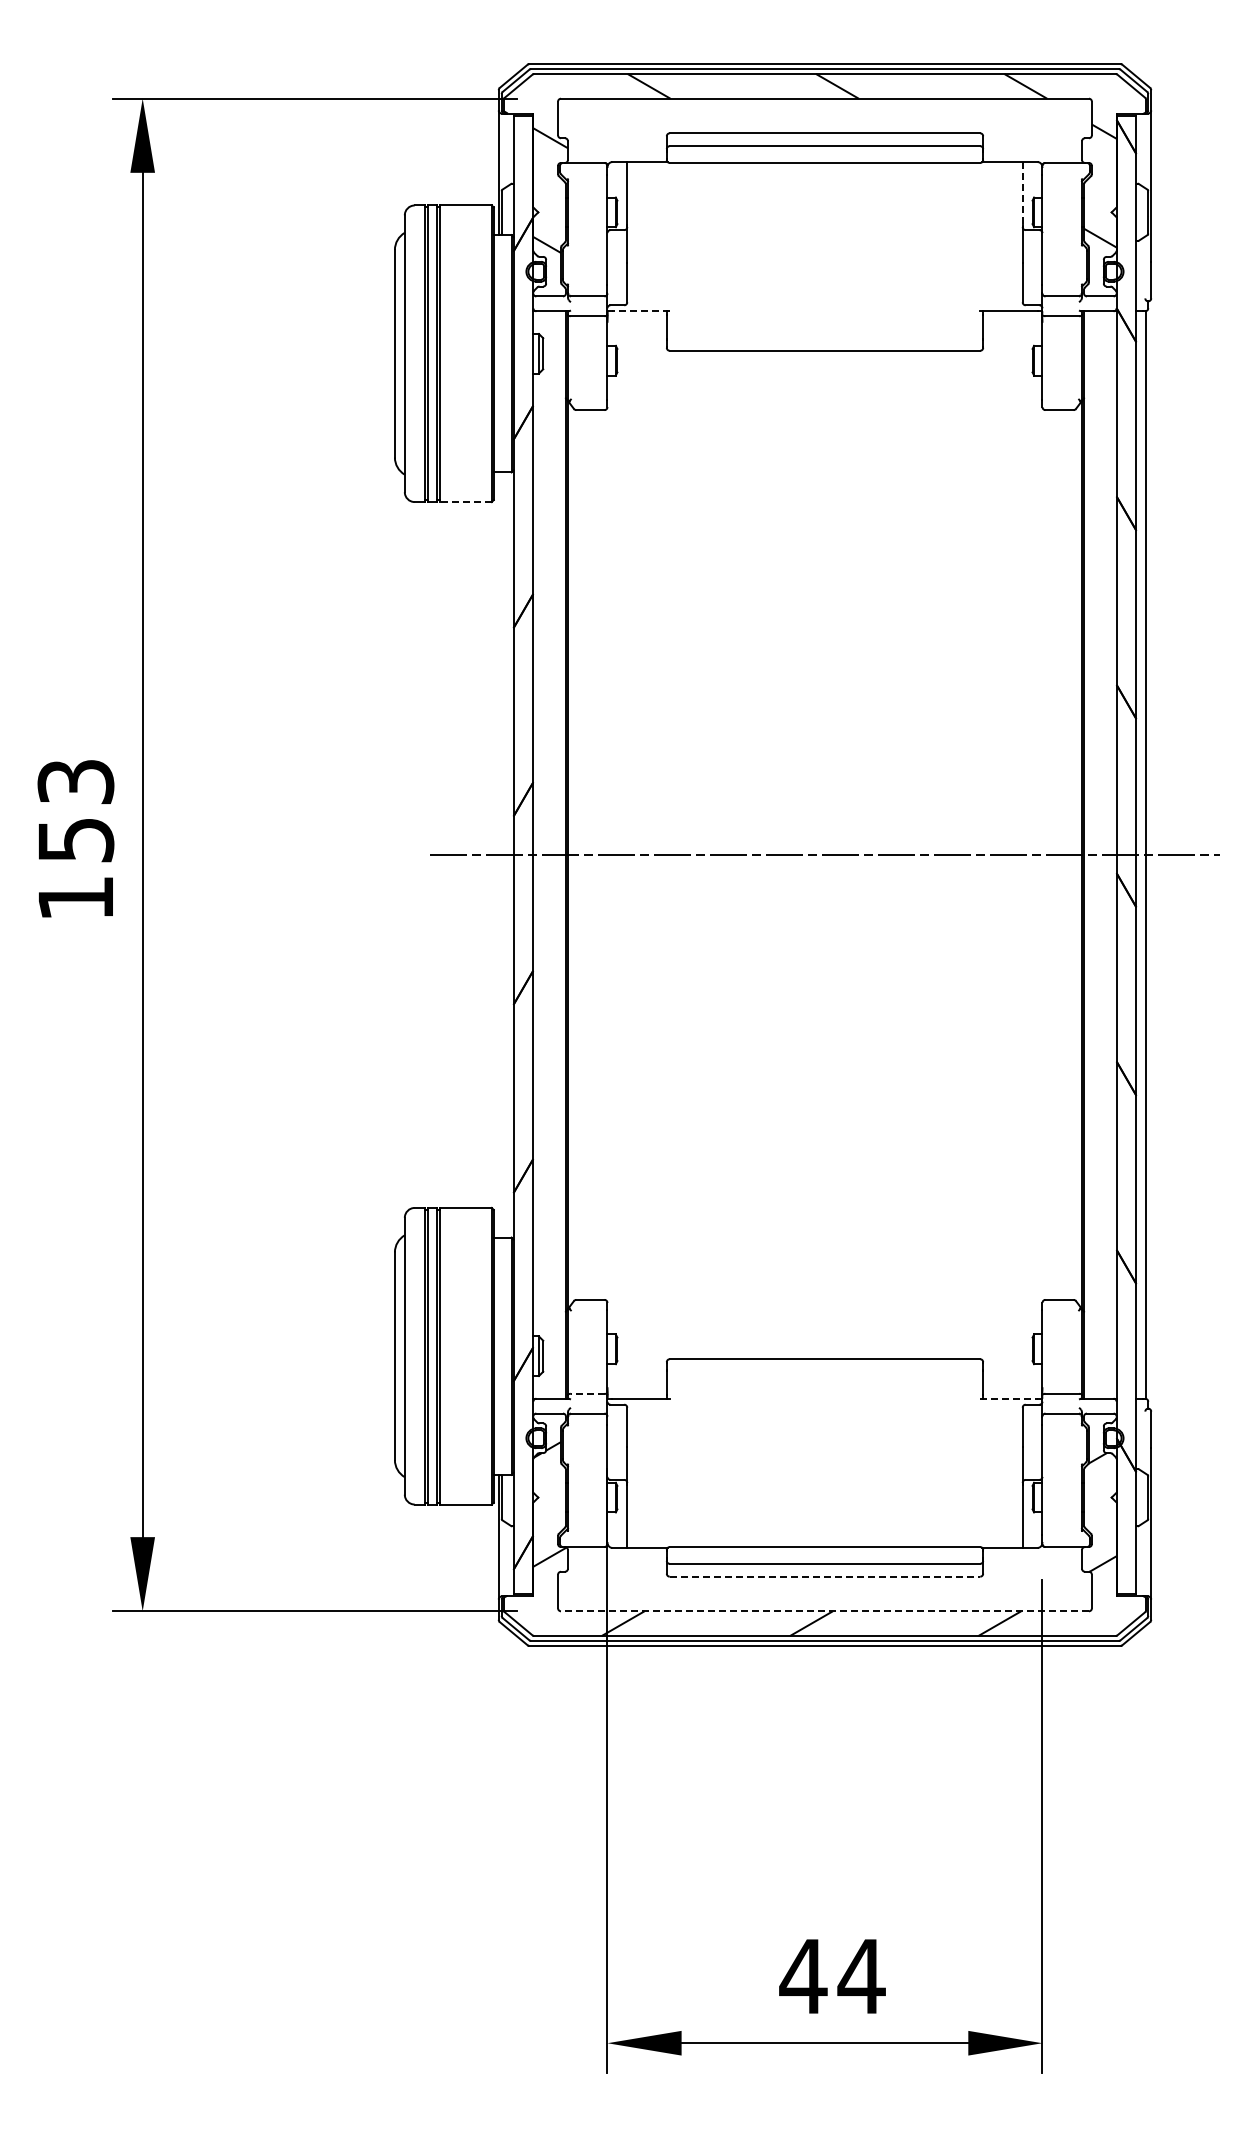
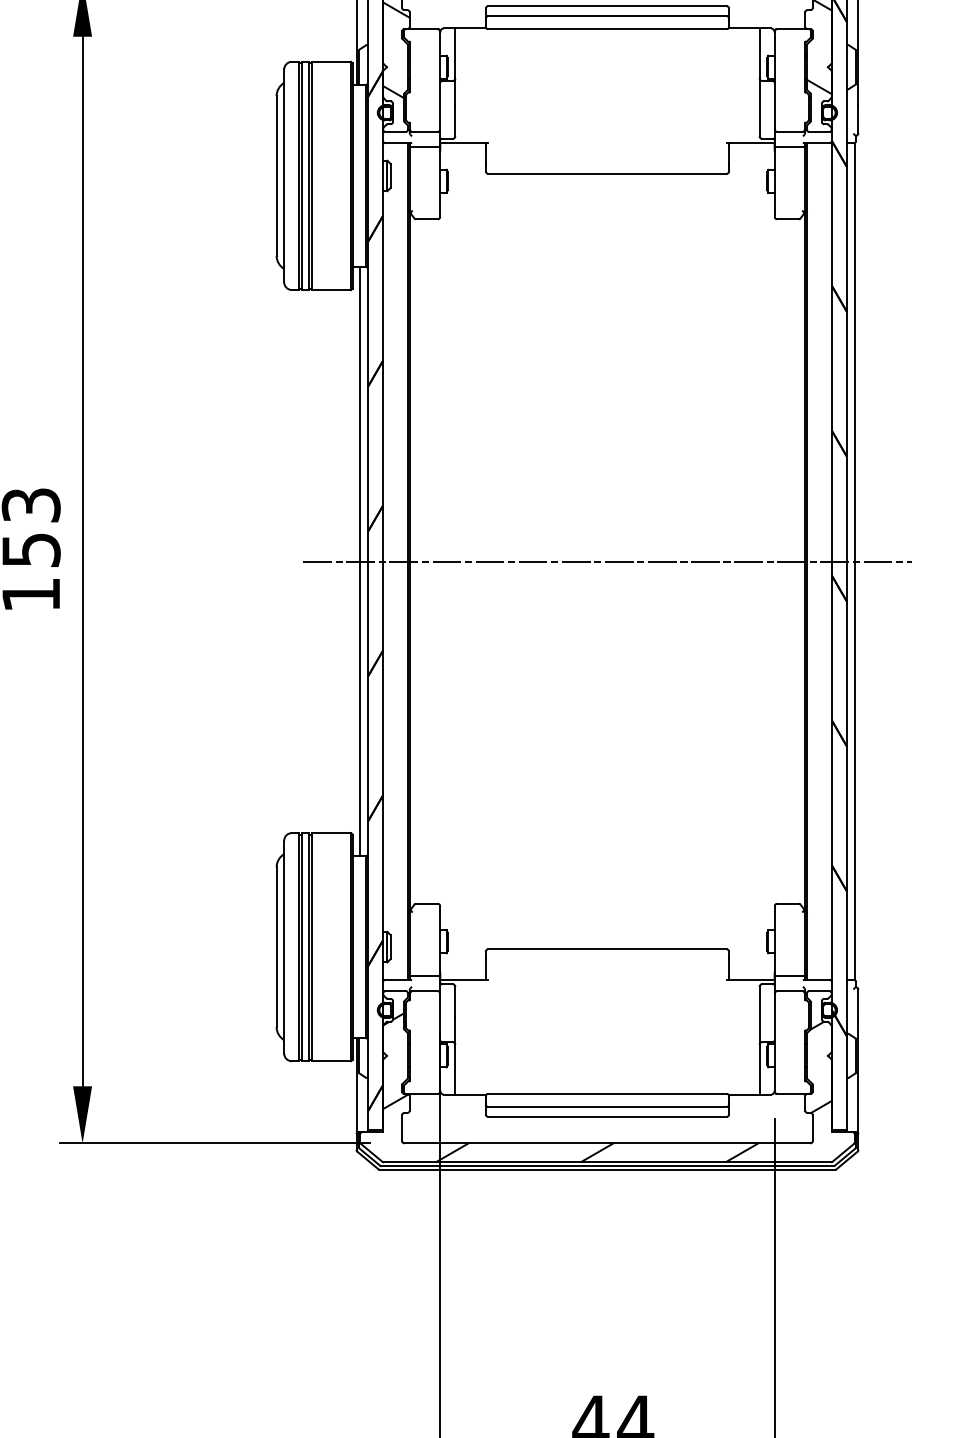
line: (1022, 193) -> (759, 52), dashed -> solid
line: (641, 311) -> (466, 143), dashed -> solid
line: (466, 502) -> (331, 290), dashed -> solid
line: (503, 854) -> (360, 561), added
line: (587, 1393) -> (424, 975), dashed -> solid
line: (1008, 1398) -> (748, 979), dashed -> solid
line: (825, 1576) -> (607, 1116), dashed -> solid
line: (824, 1611) -> (607, 1143), dashed -> solid

